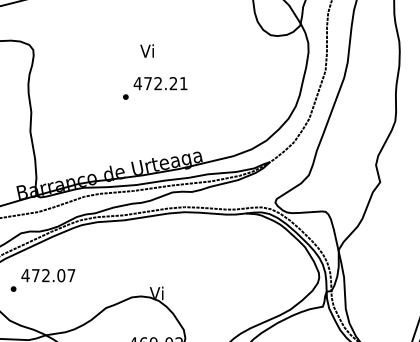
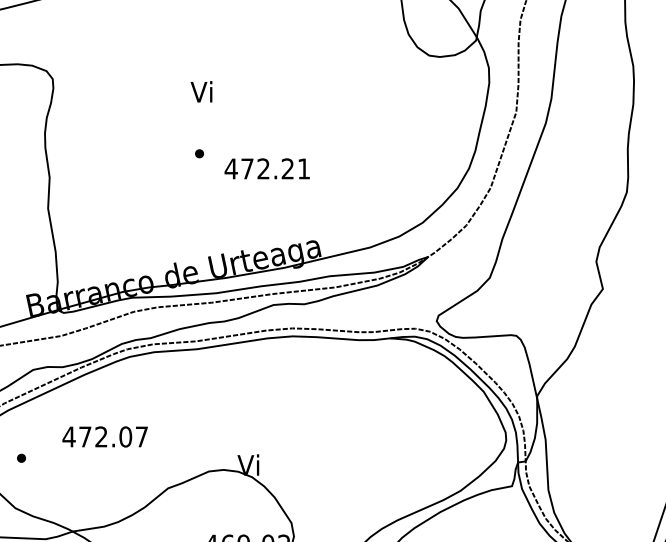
text: (146, 50) -> (200, 90), moved
text: (160, 83) -> (267, 168), moved
text: (48, 275) -> (105, 436), moved

